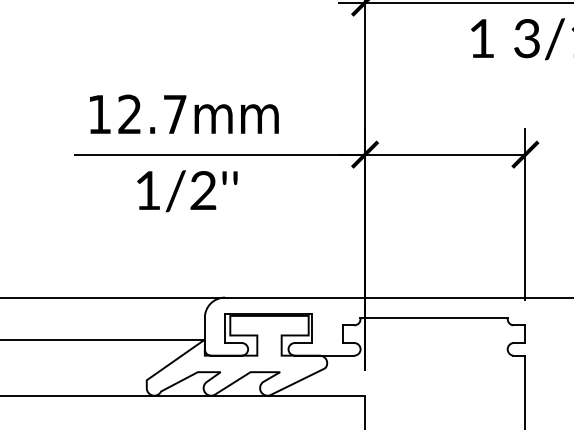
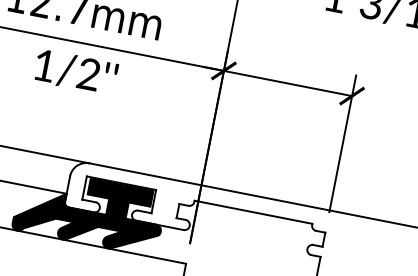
fill: (236, 355) -> (89, 211), added

